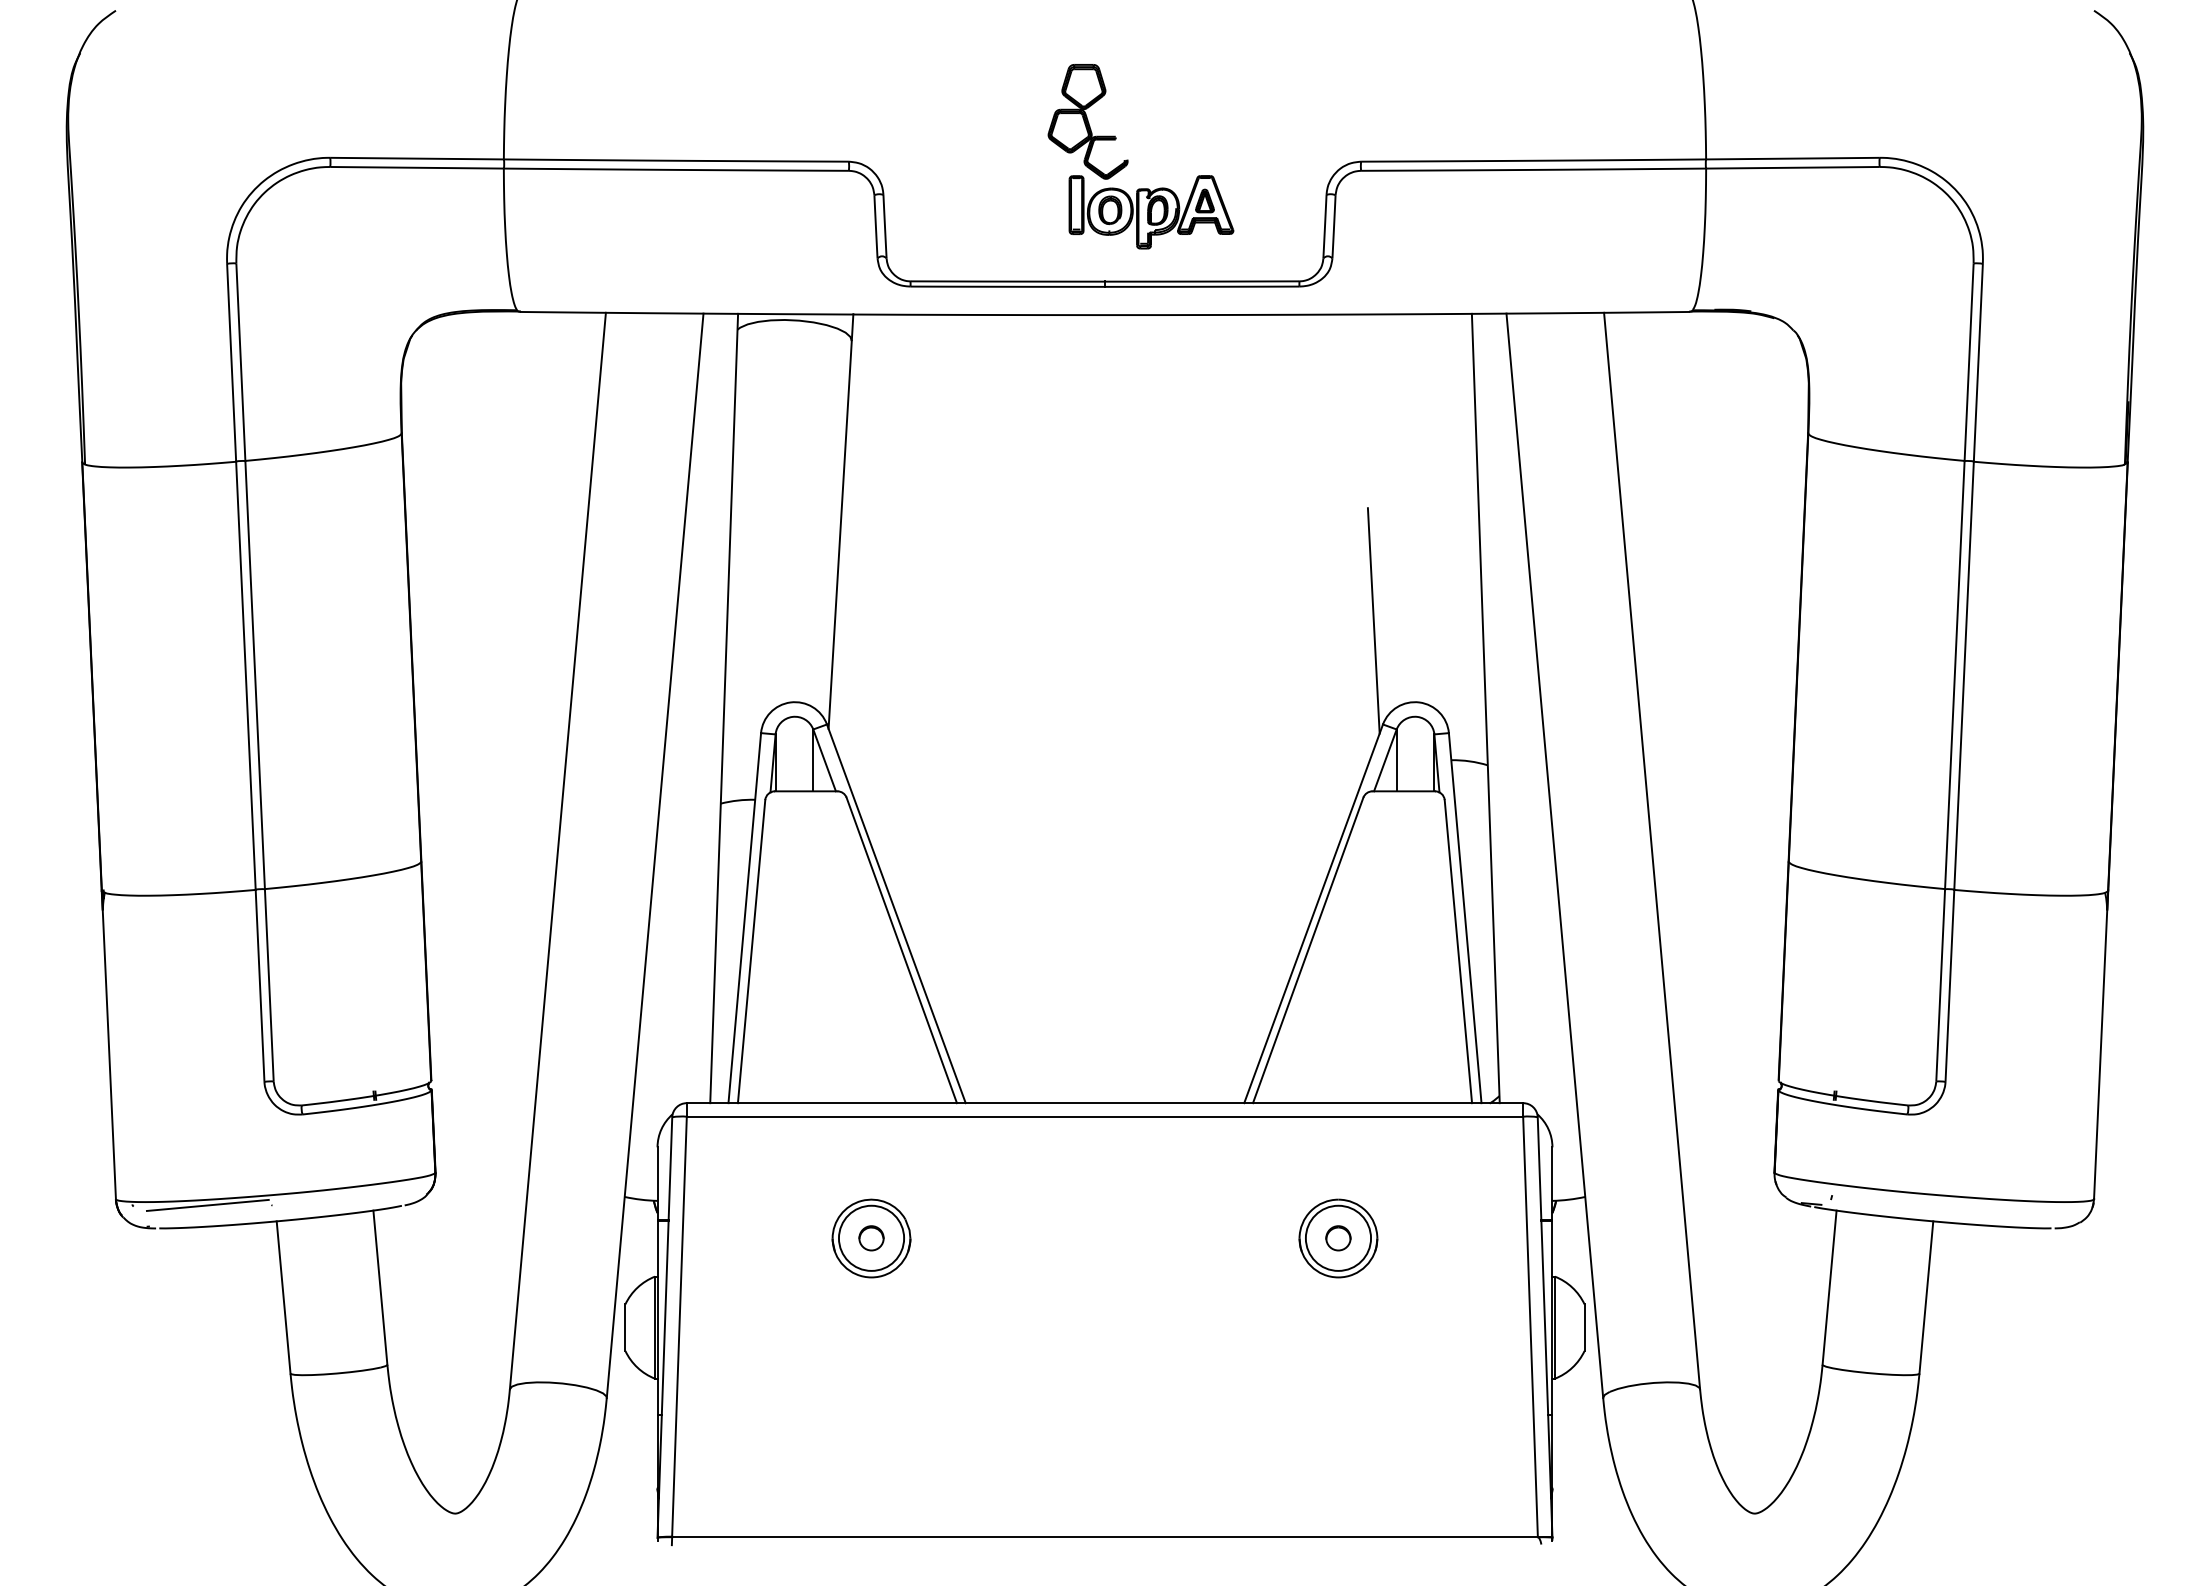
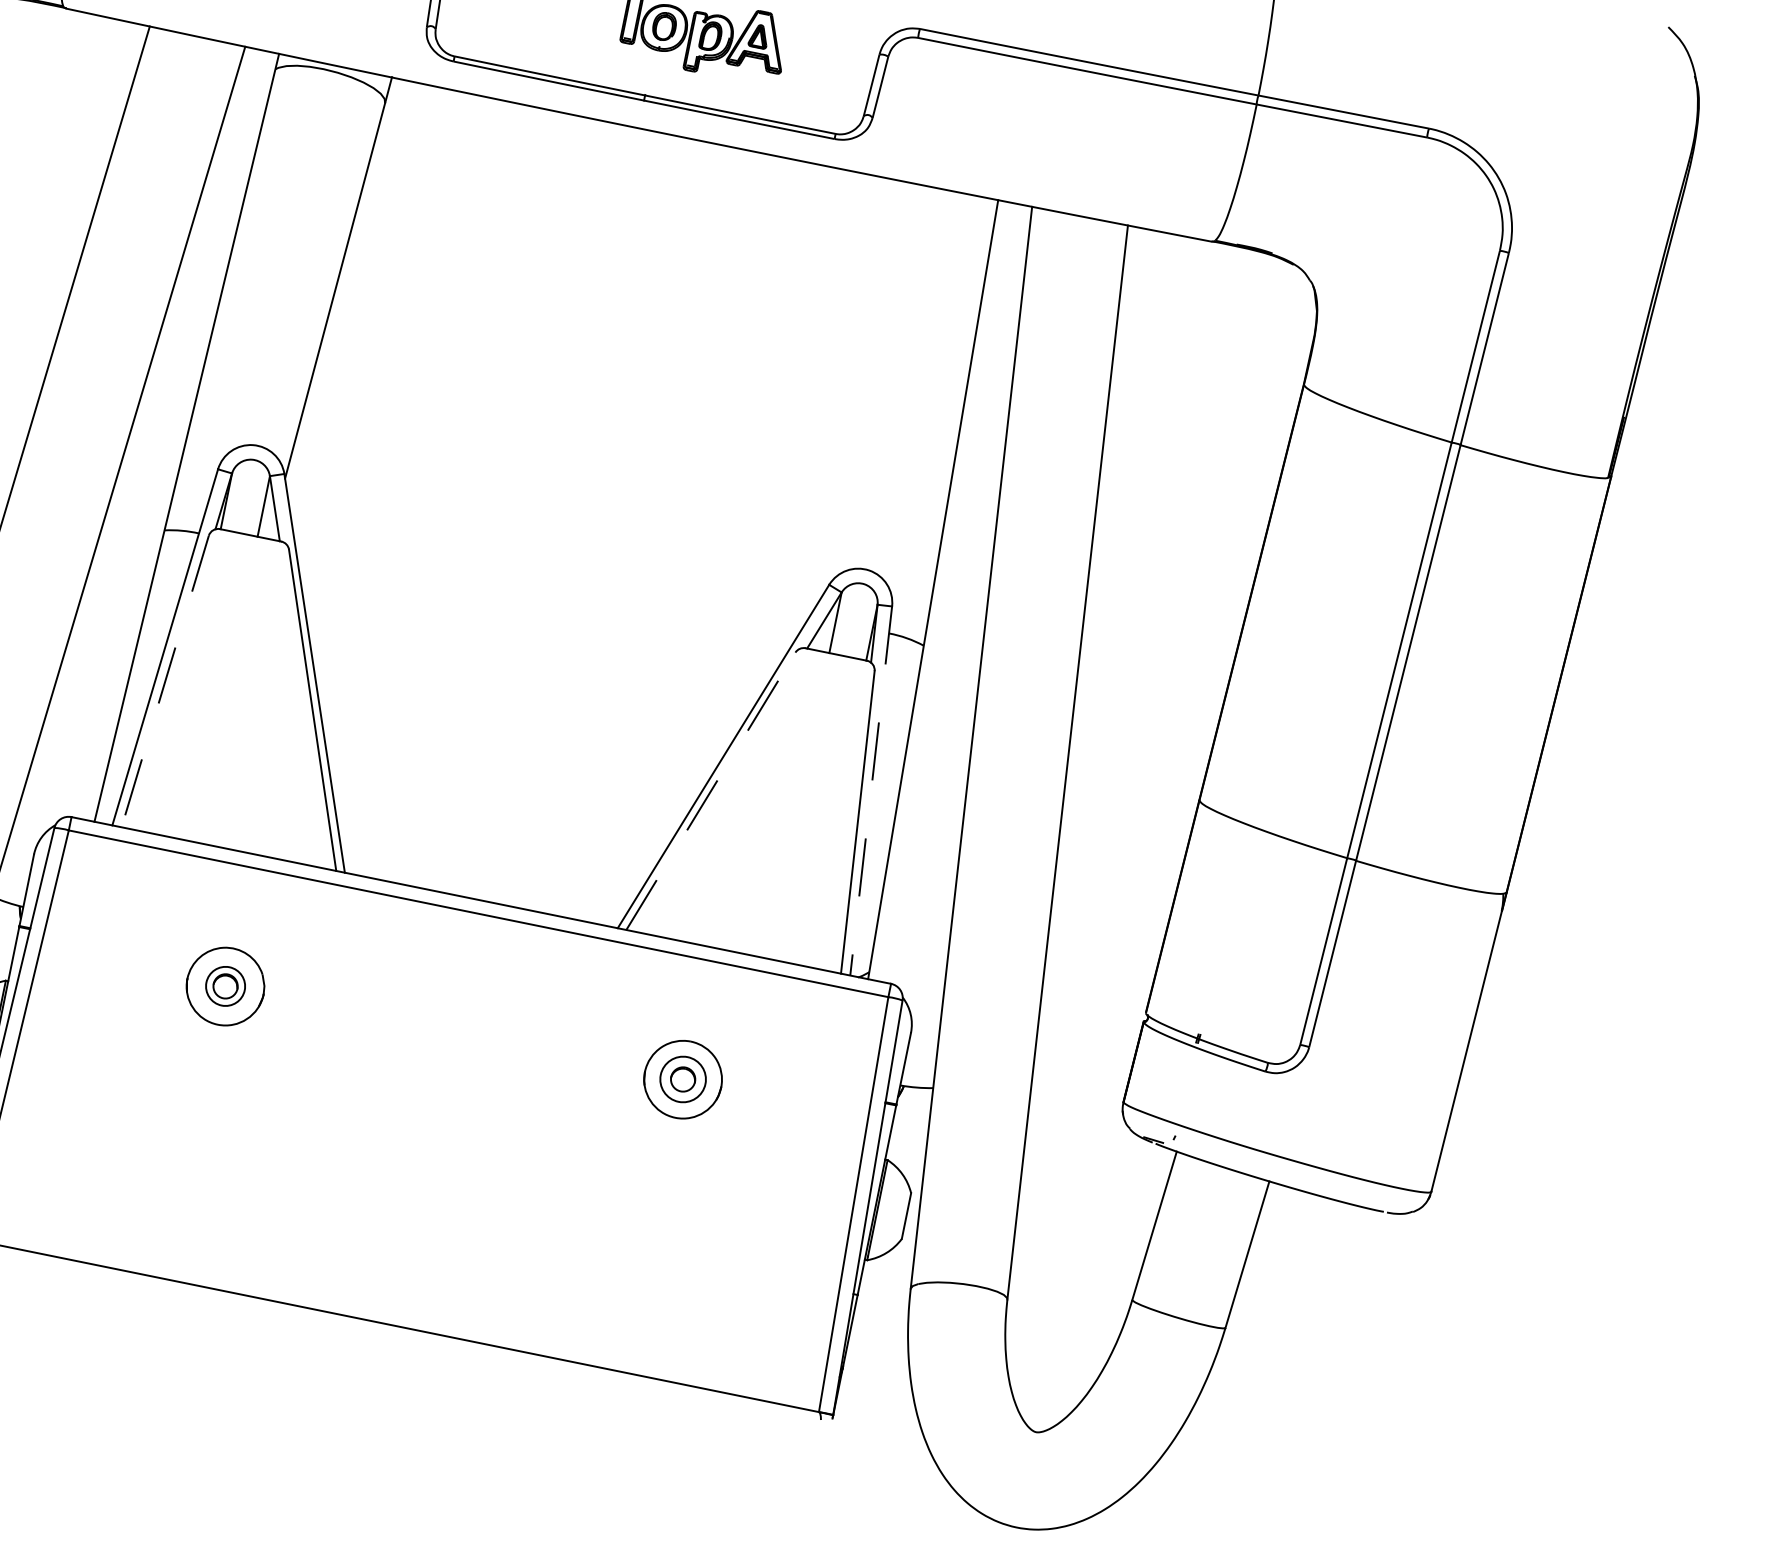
line: (1373, 620) -> (840, 481), removed
line: (1465, 918) -> (871, 791), solid -> dashed
line: (1308, 949) -> (711, 790), solid -> dashed
line: (751, 952) -> (164, 682), solid -> dashed
circle: (871, 1237) -> (225, 985), size x0.6
circle: (1338, 1237) -> (683, 1078), size x0.7

